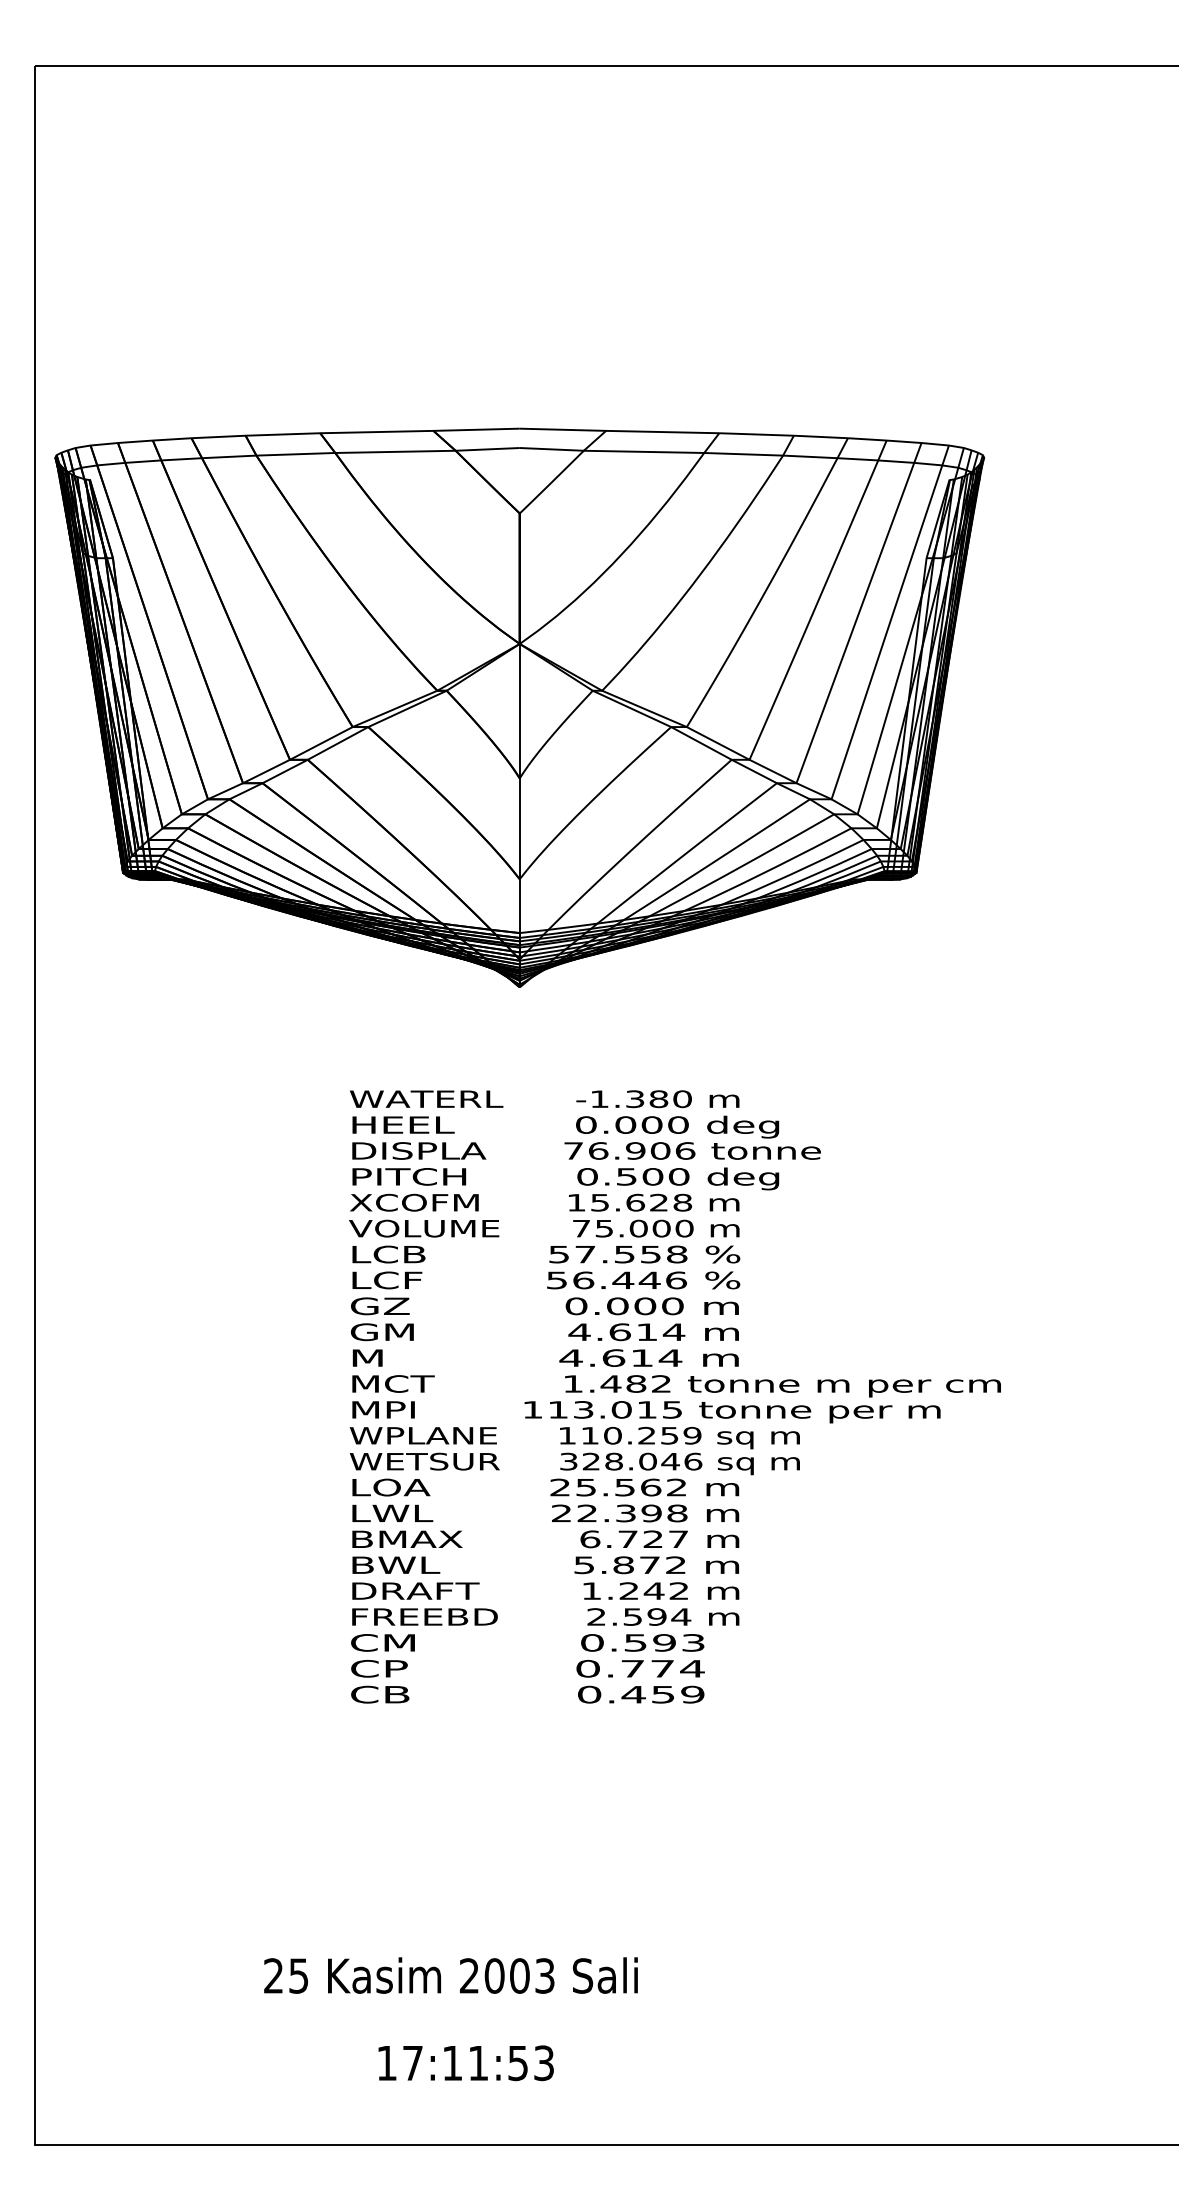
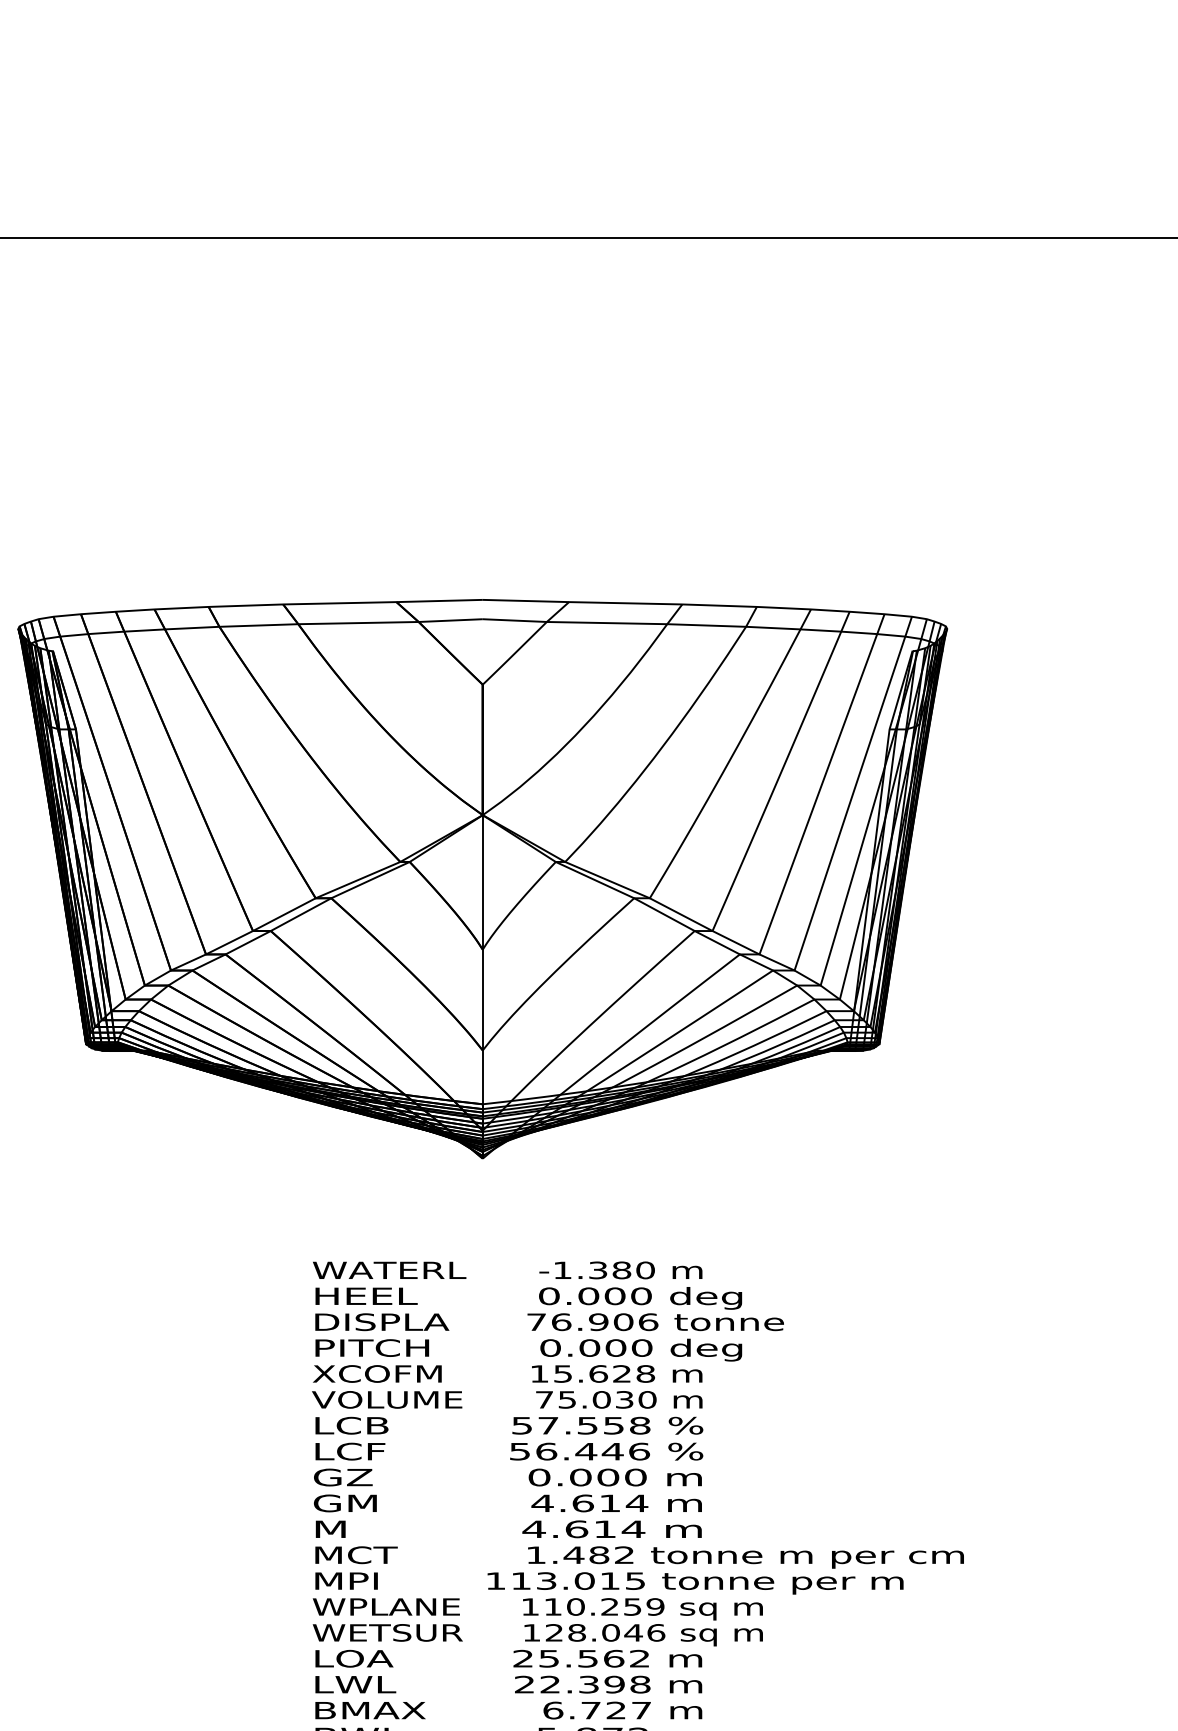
text: (626, 1176) -> (589, 1347), 0.500 -> 0.000
text: (661, 1228) -> (624, 1399), 75.000 -> 75.030
text: (568, 1461) -> (531, 1632), 328.046 -> 128.046

